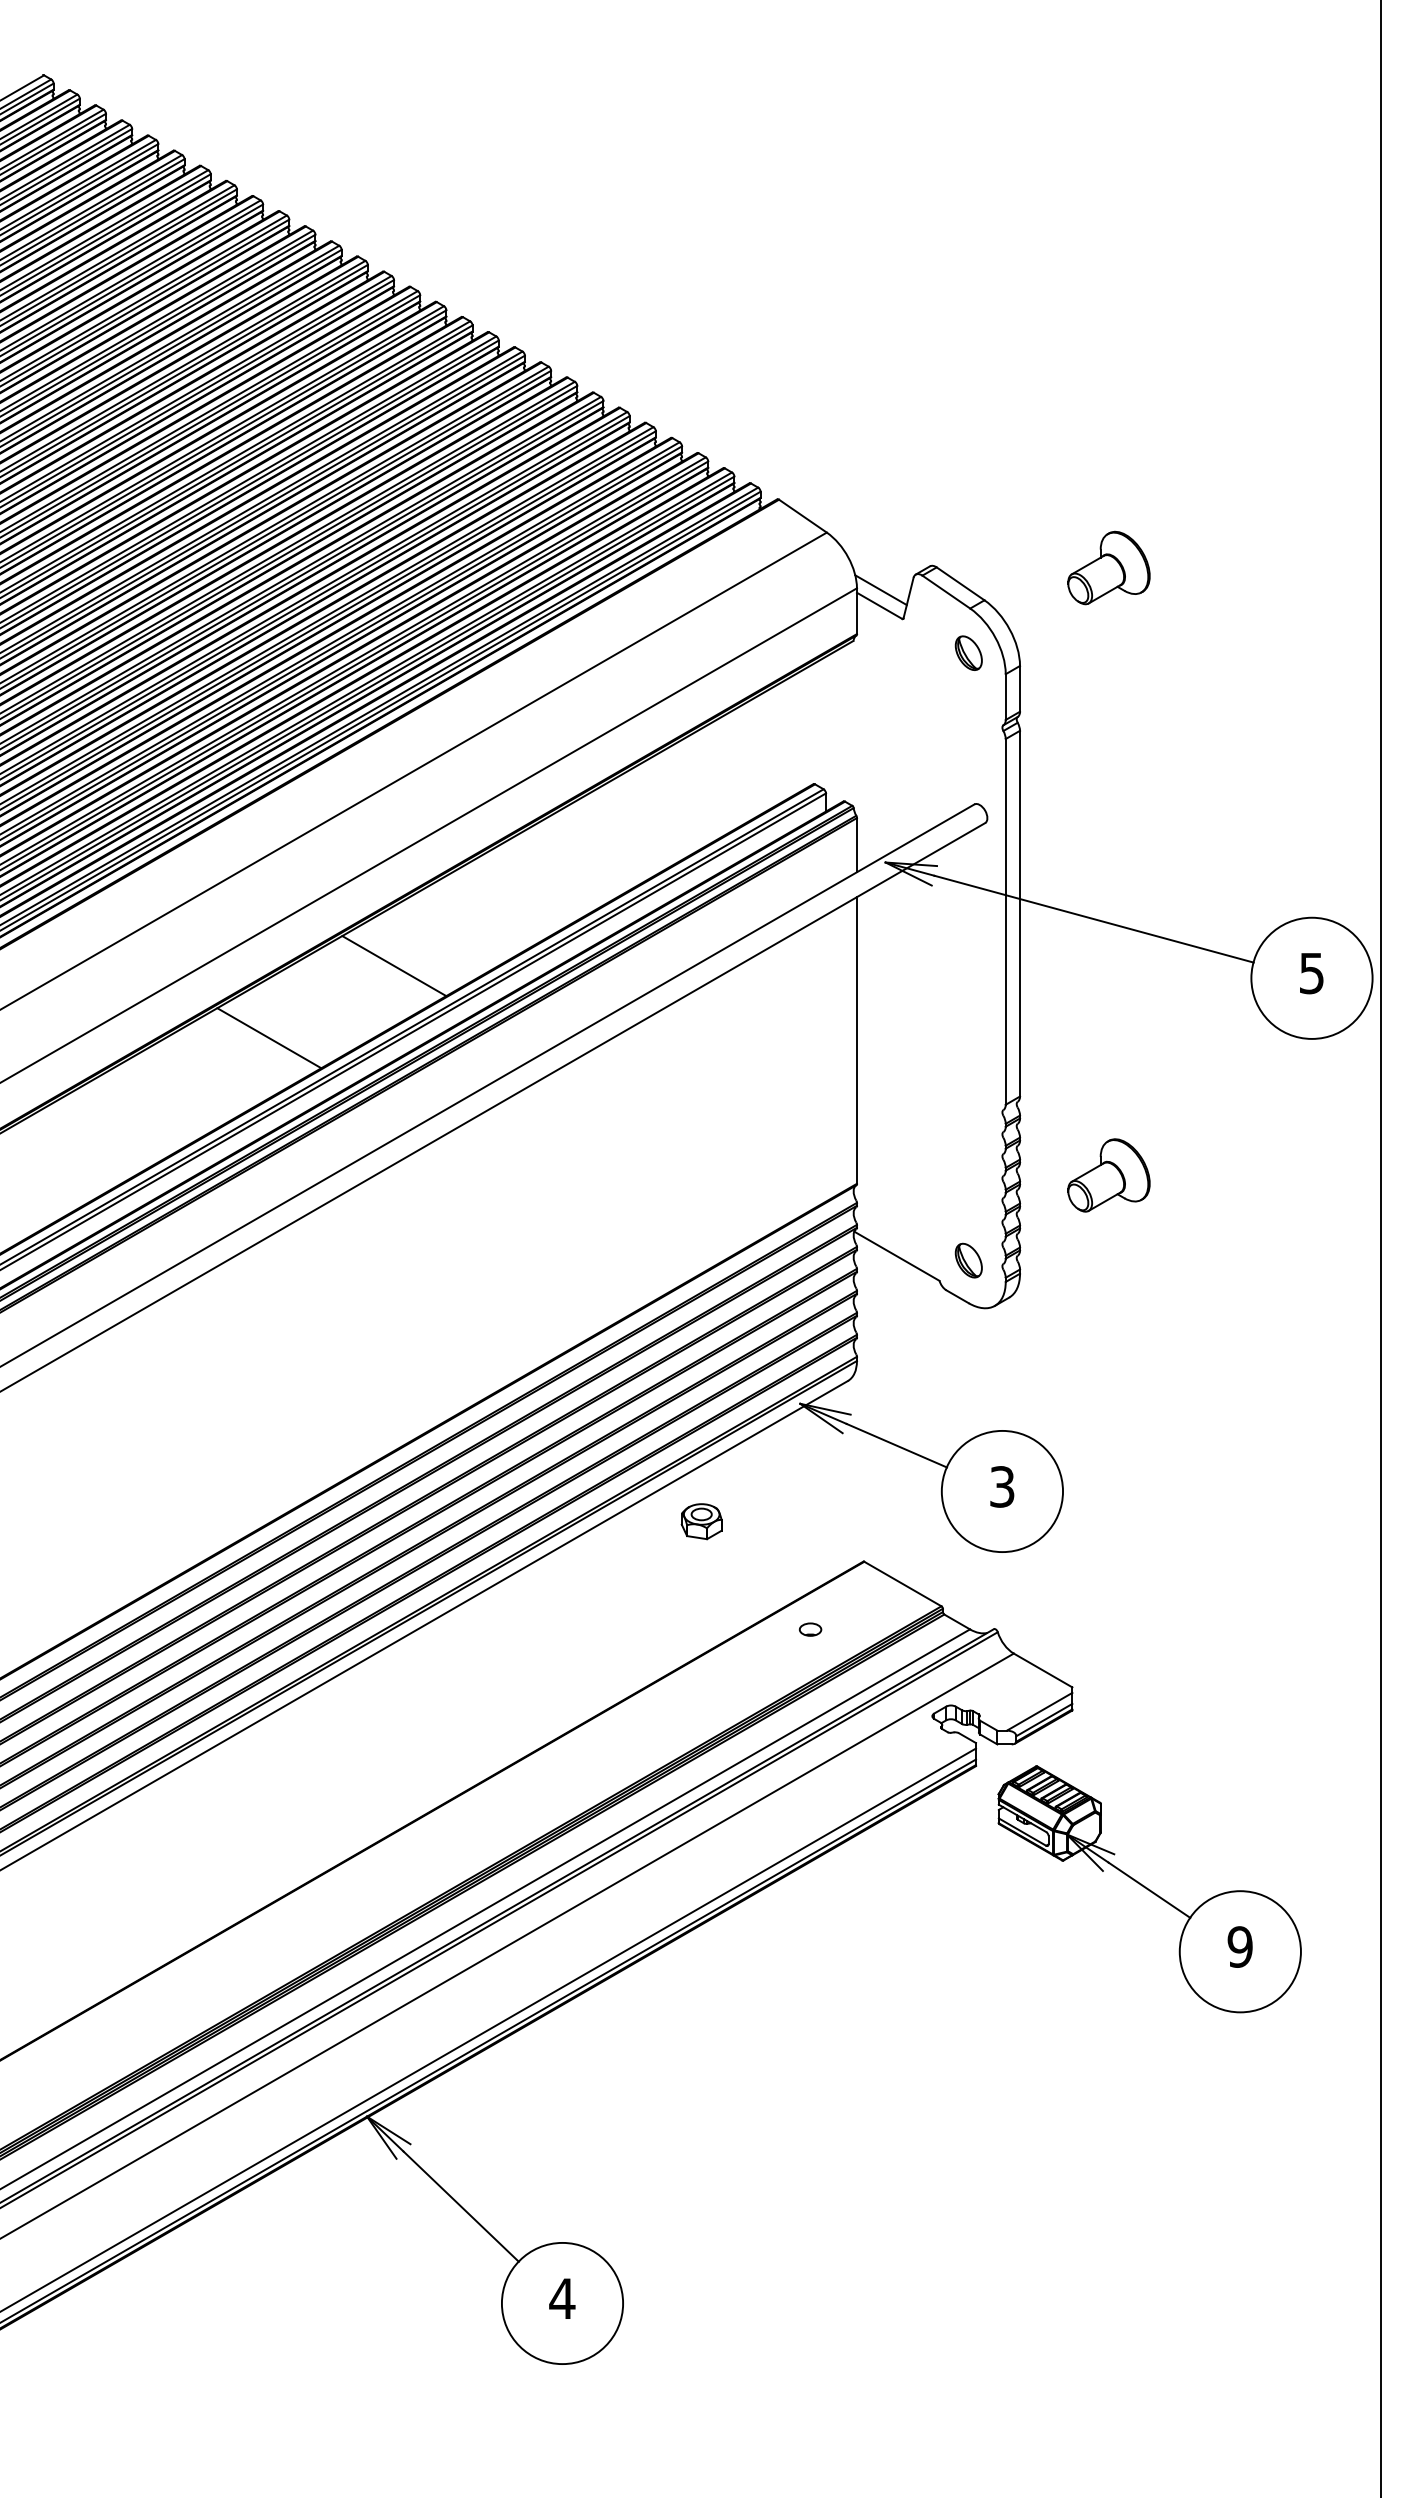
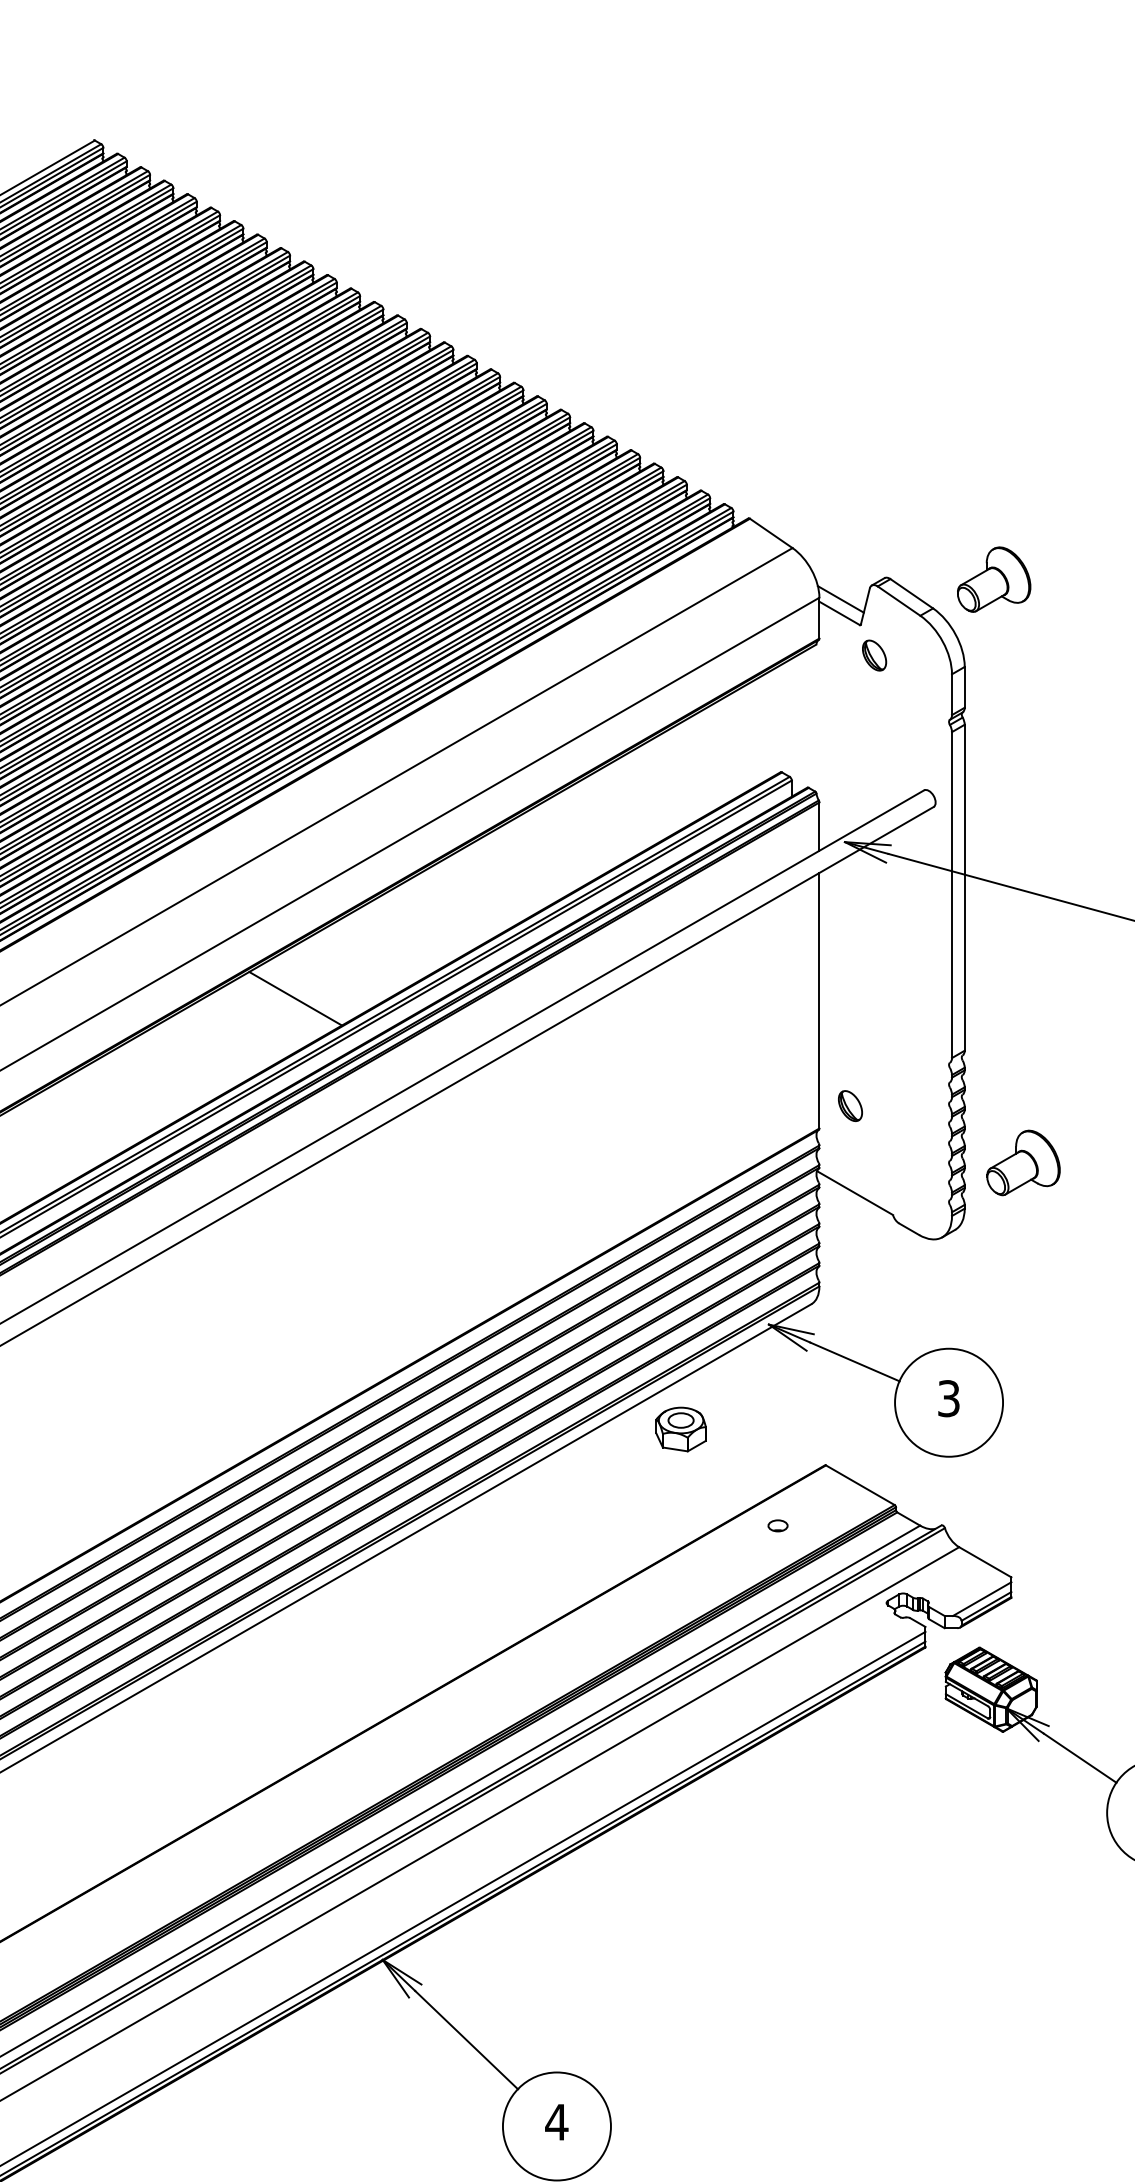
part: (1108, 567) -> (993, 579), moved
part: (968, 652) -> (874, 654), moved
line: (394, 966) -> (407, 934), removed
part: (1108, 1175) -> (1023, 1162), moved
part: (968, 1260) -> (850, 1105), moved
part: (701, 1521) -> (680, 1429), size x1.4

